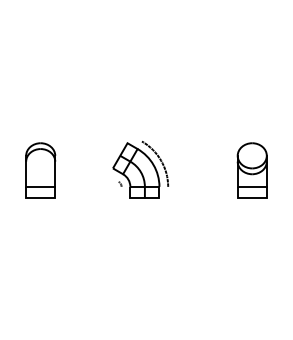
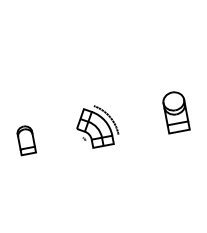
part: (40, 170) -> (26, 140), size x0.7

